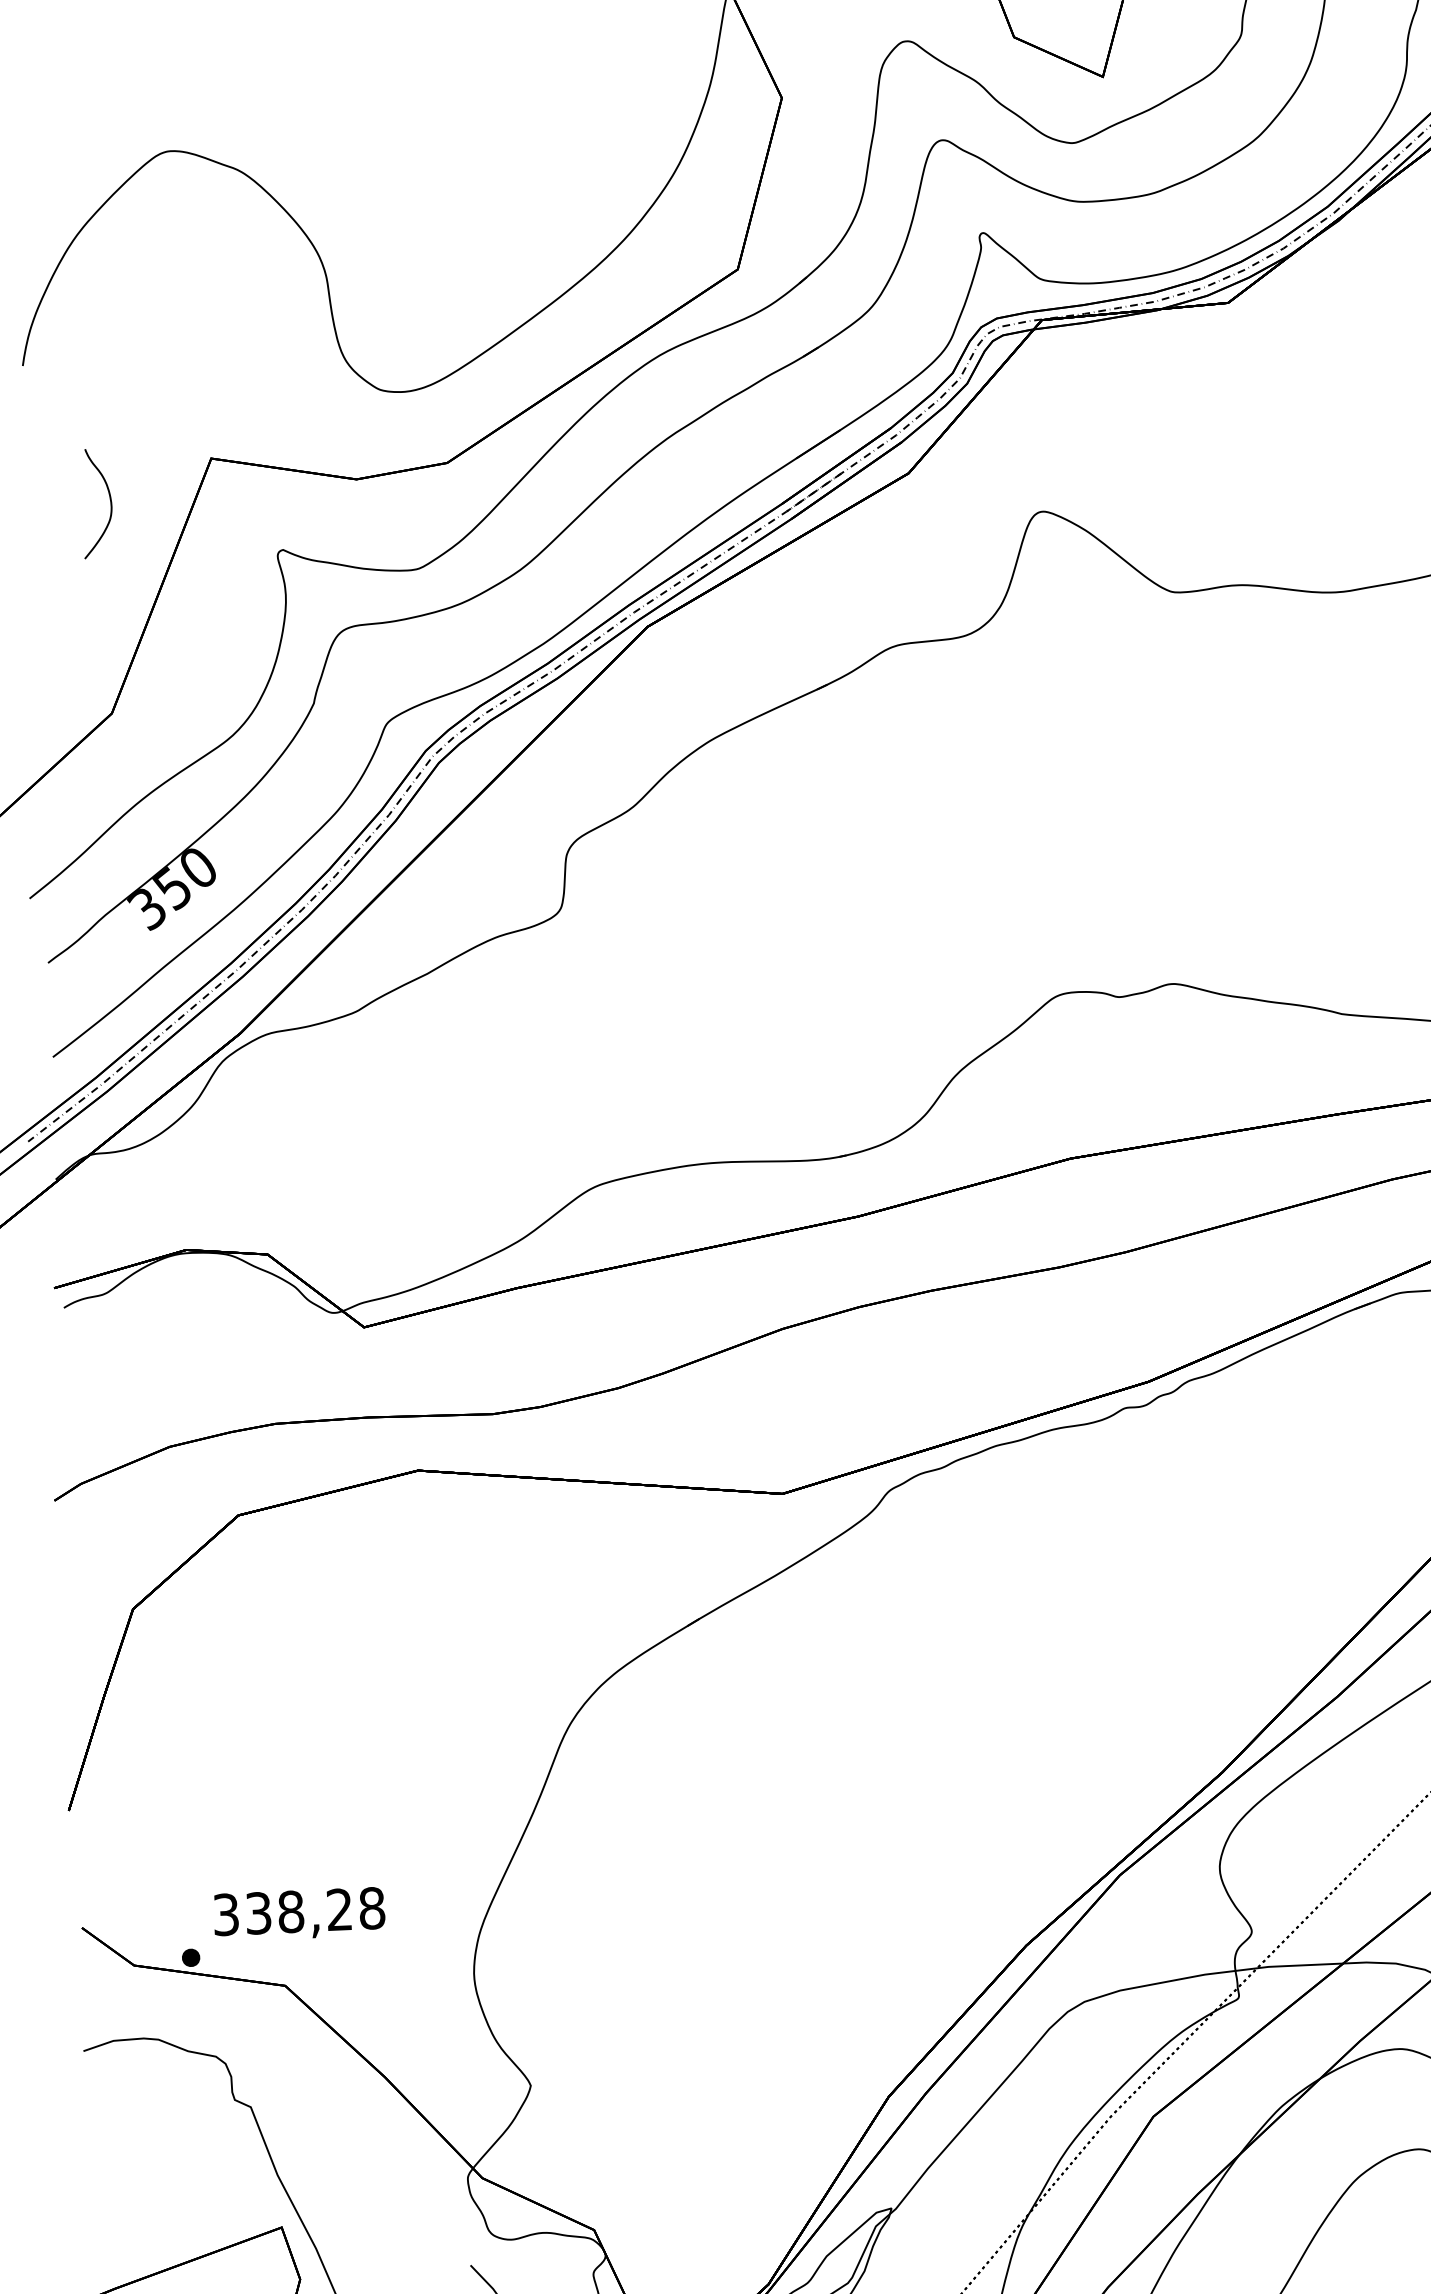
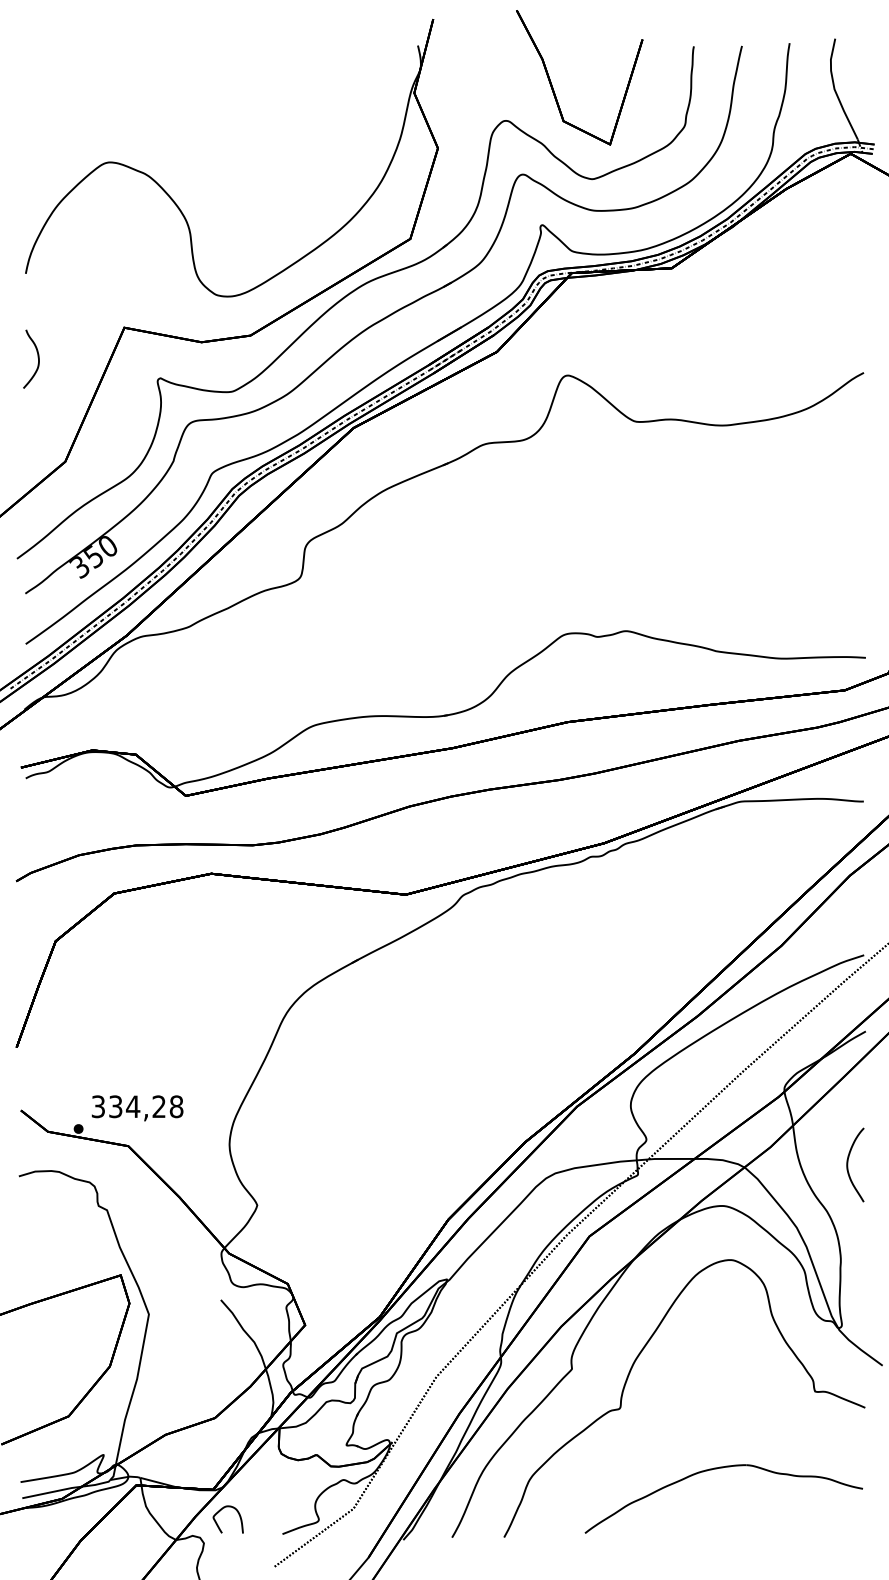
curve: (108, 499) -> (37, 357), moved
text: (289, 1911) -> (132, 1106), 338,28 -> 334,28

